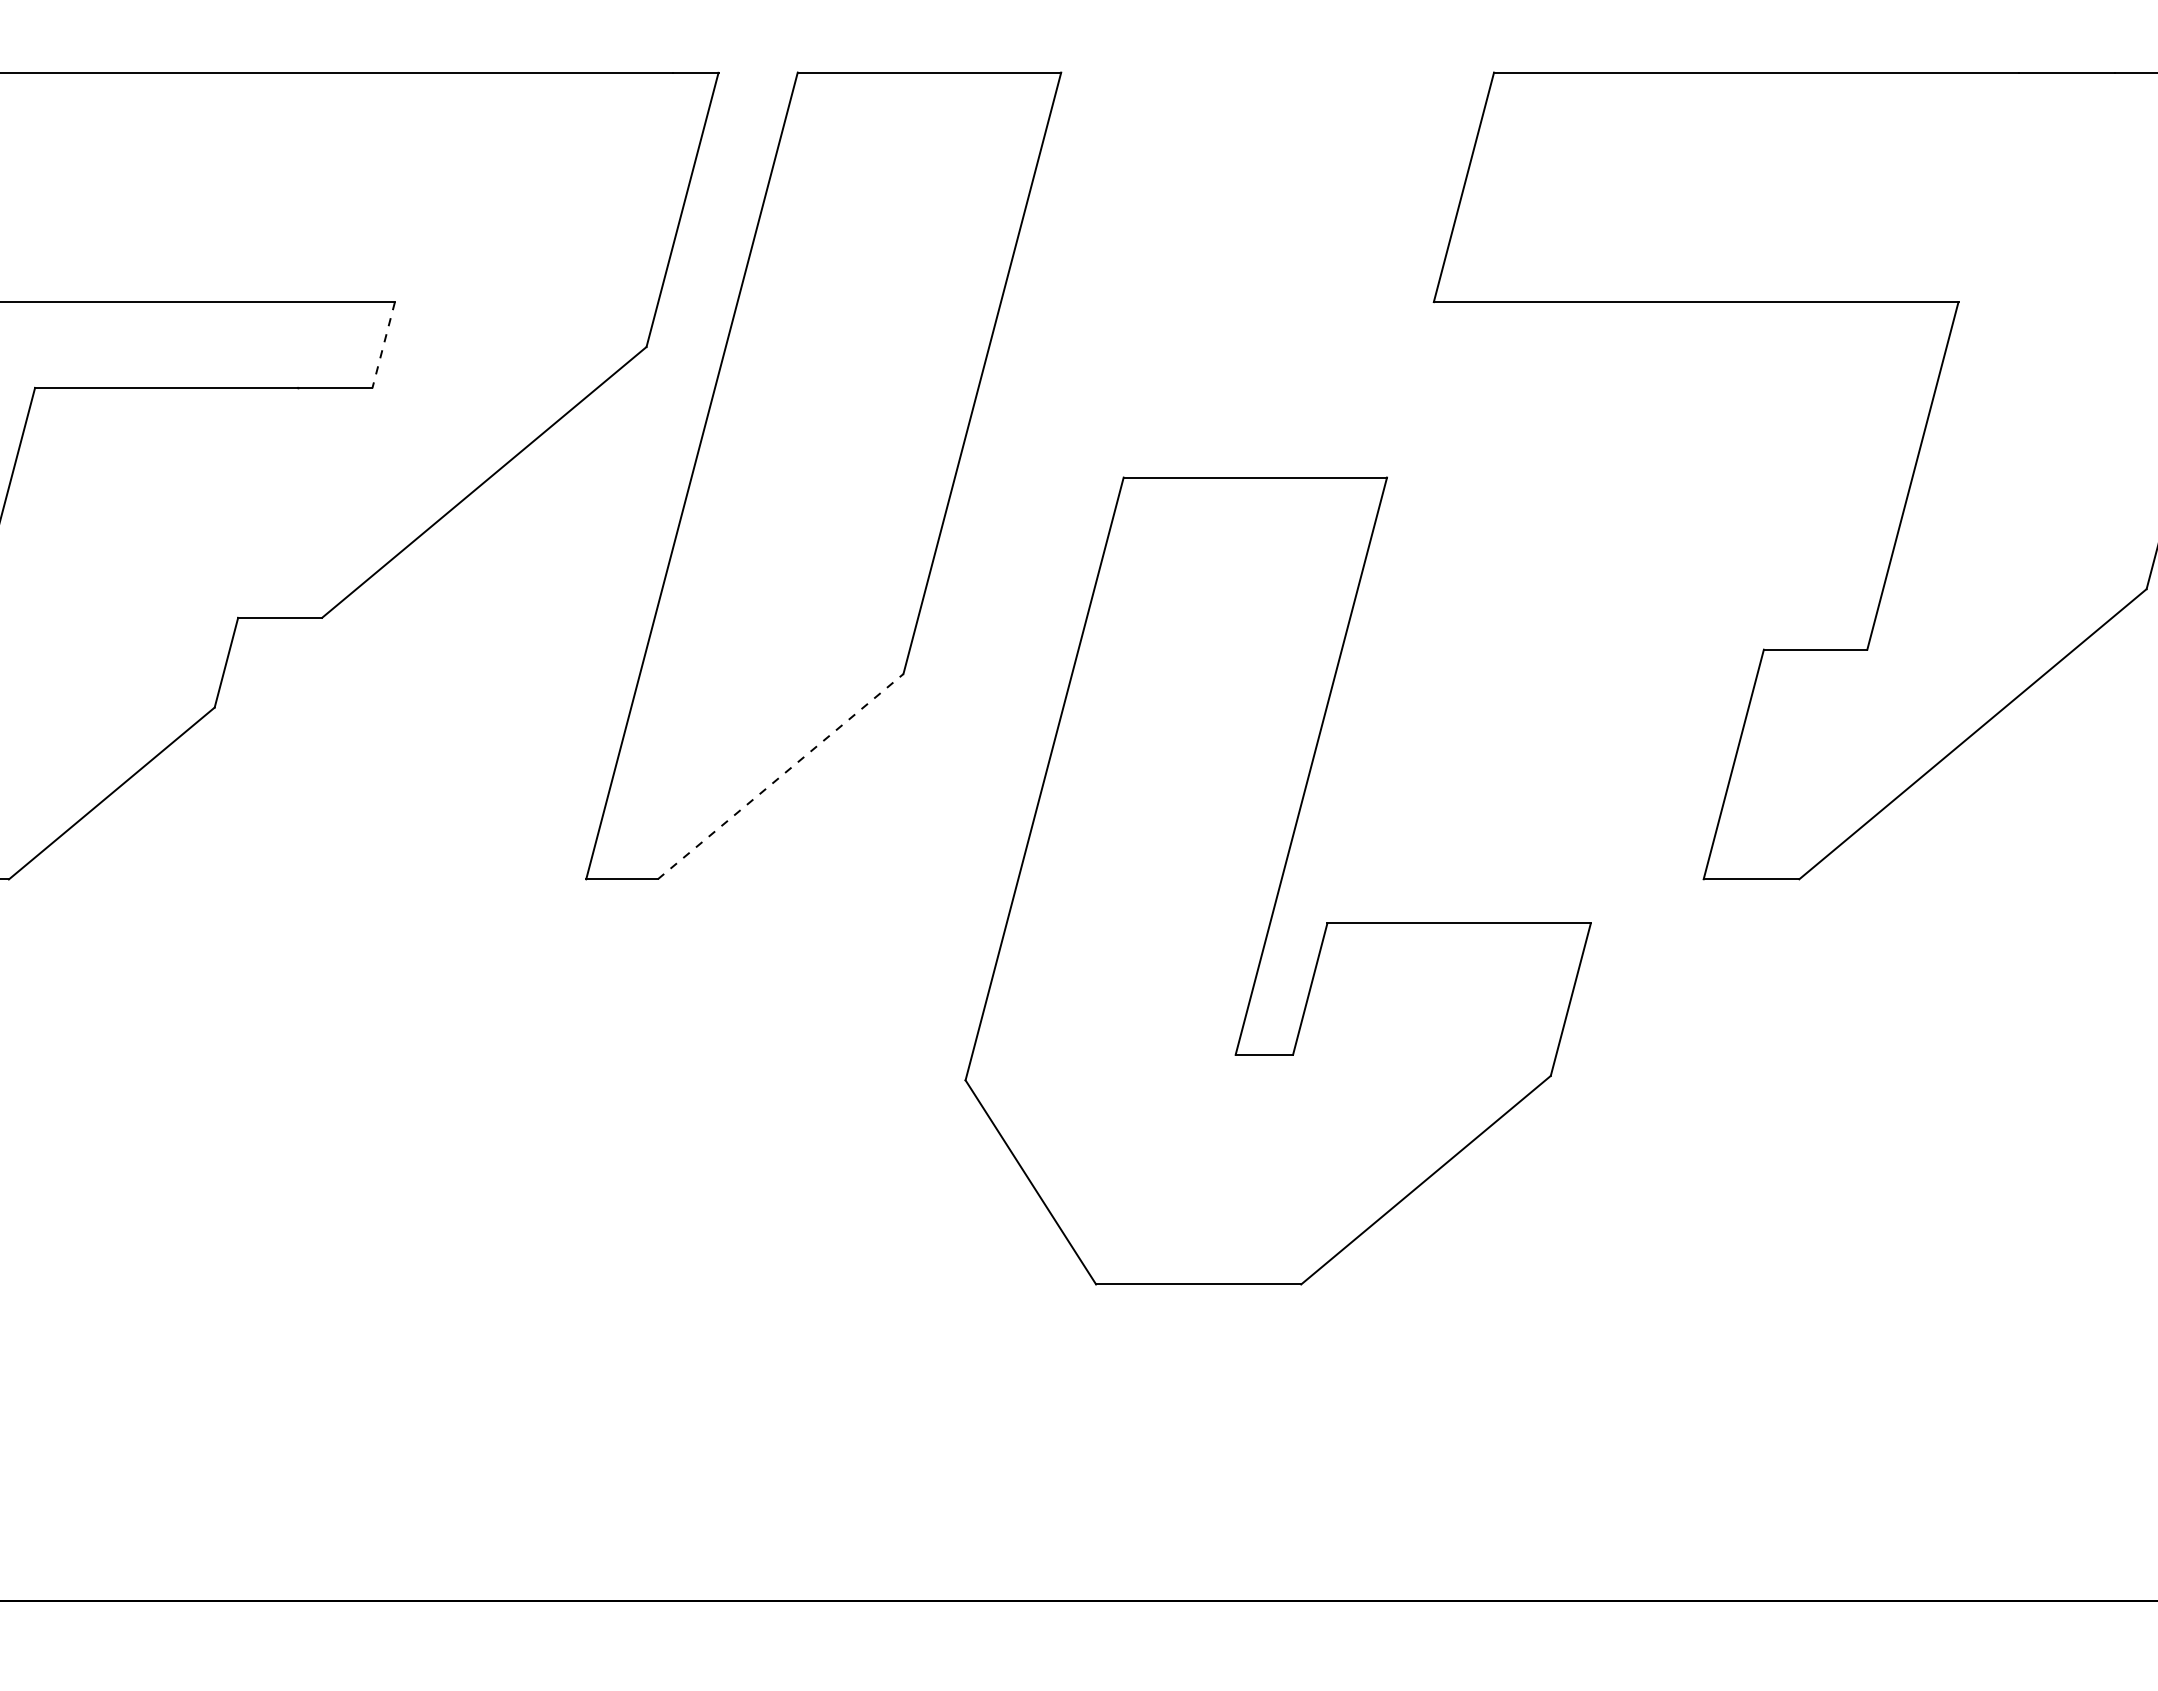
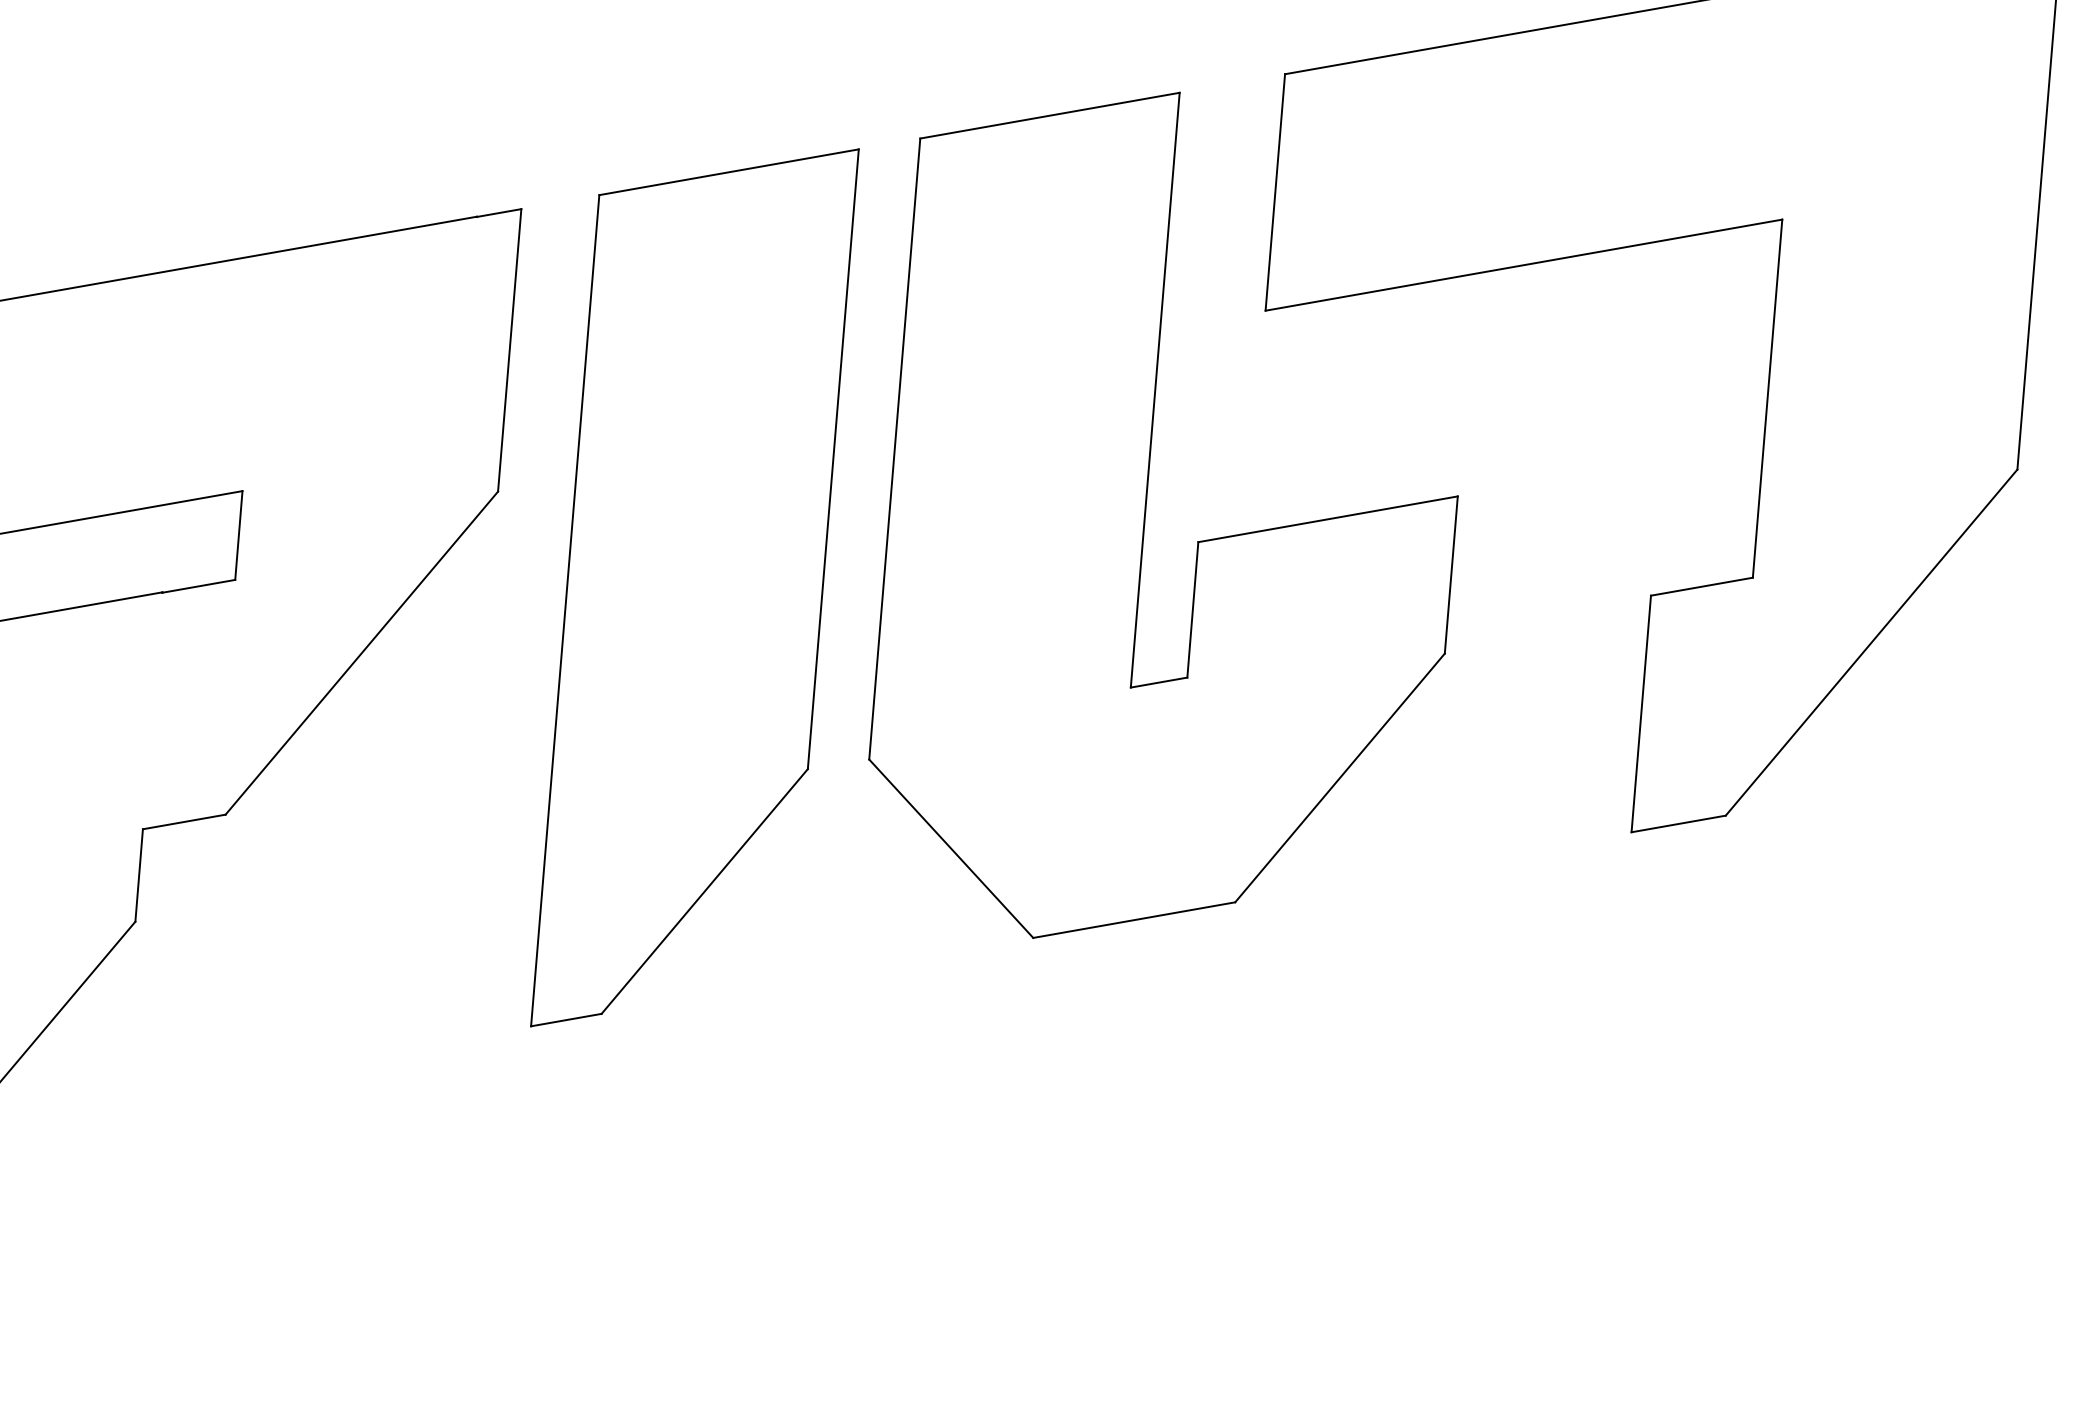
line: (383, 345) -> (238, 535), dashed -> solid
line: (781, 776) -> (705, 891), dashed -> solid
part: (1277, 880) -> (1141, 508), moved

